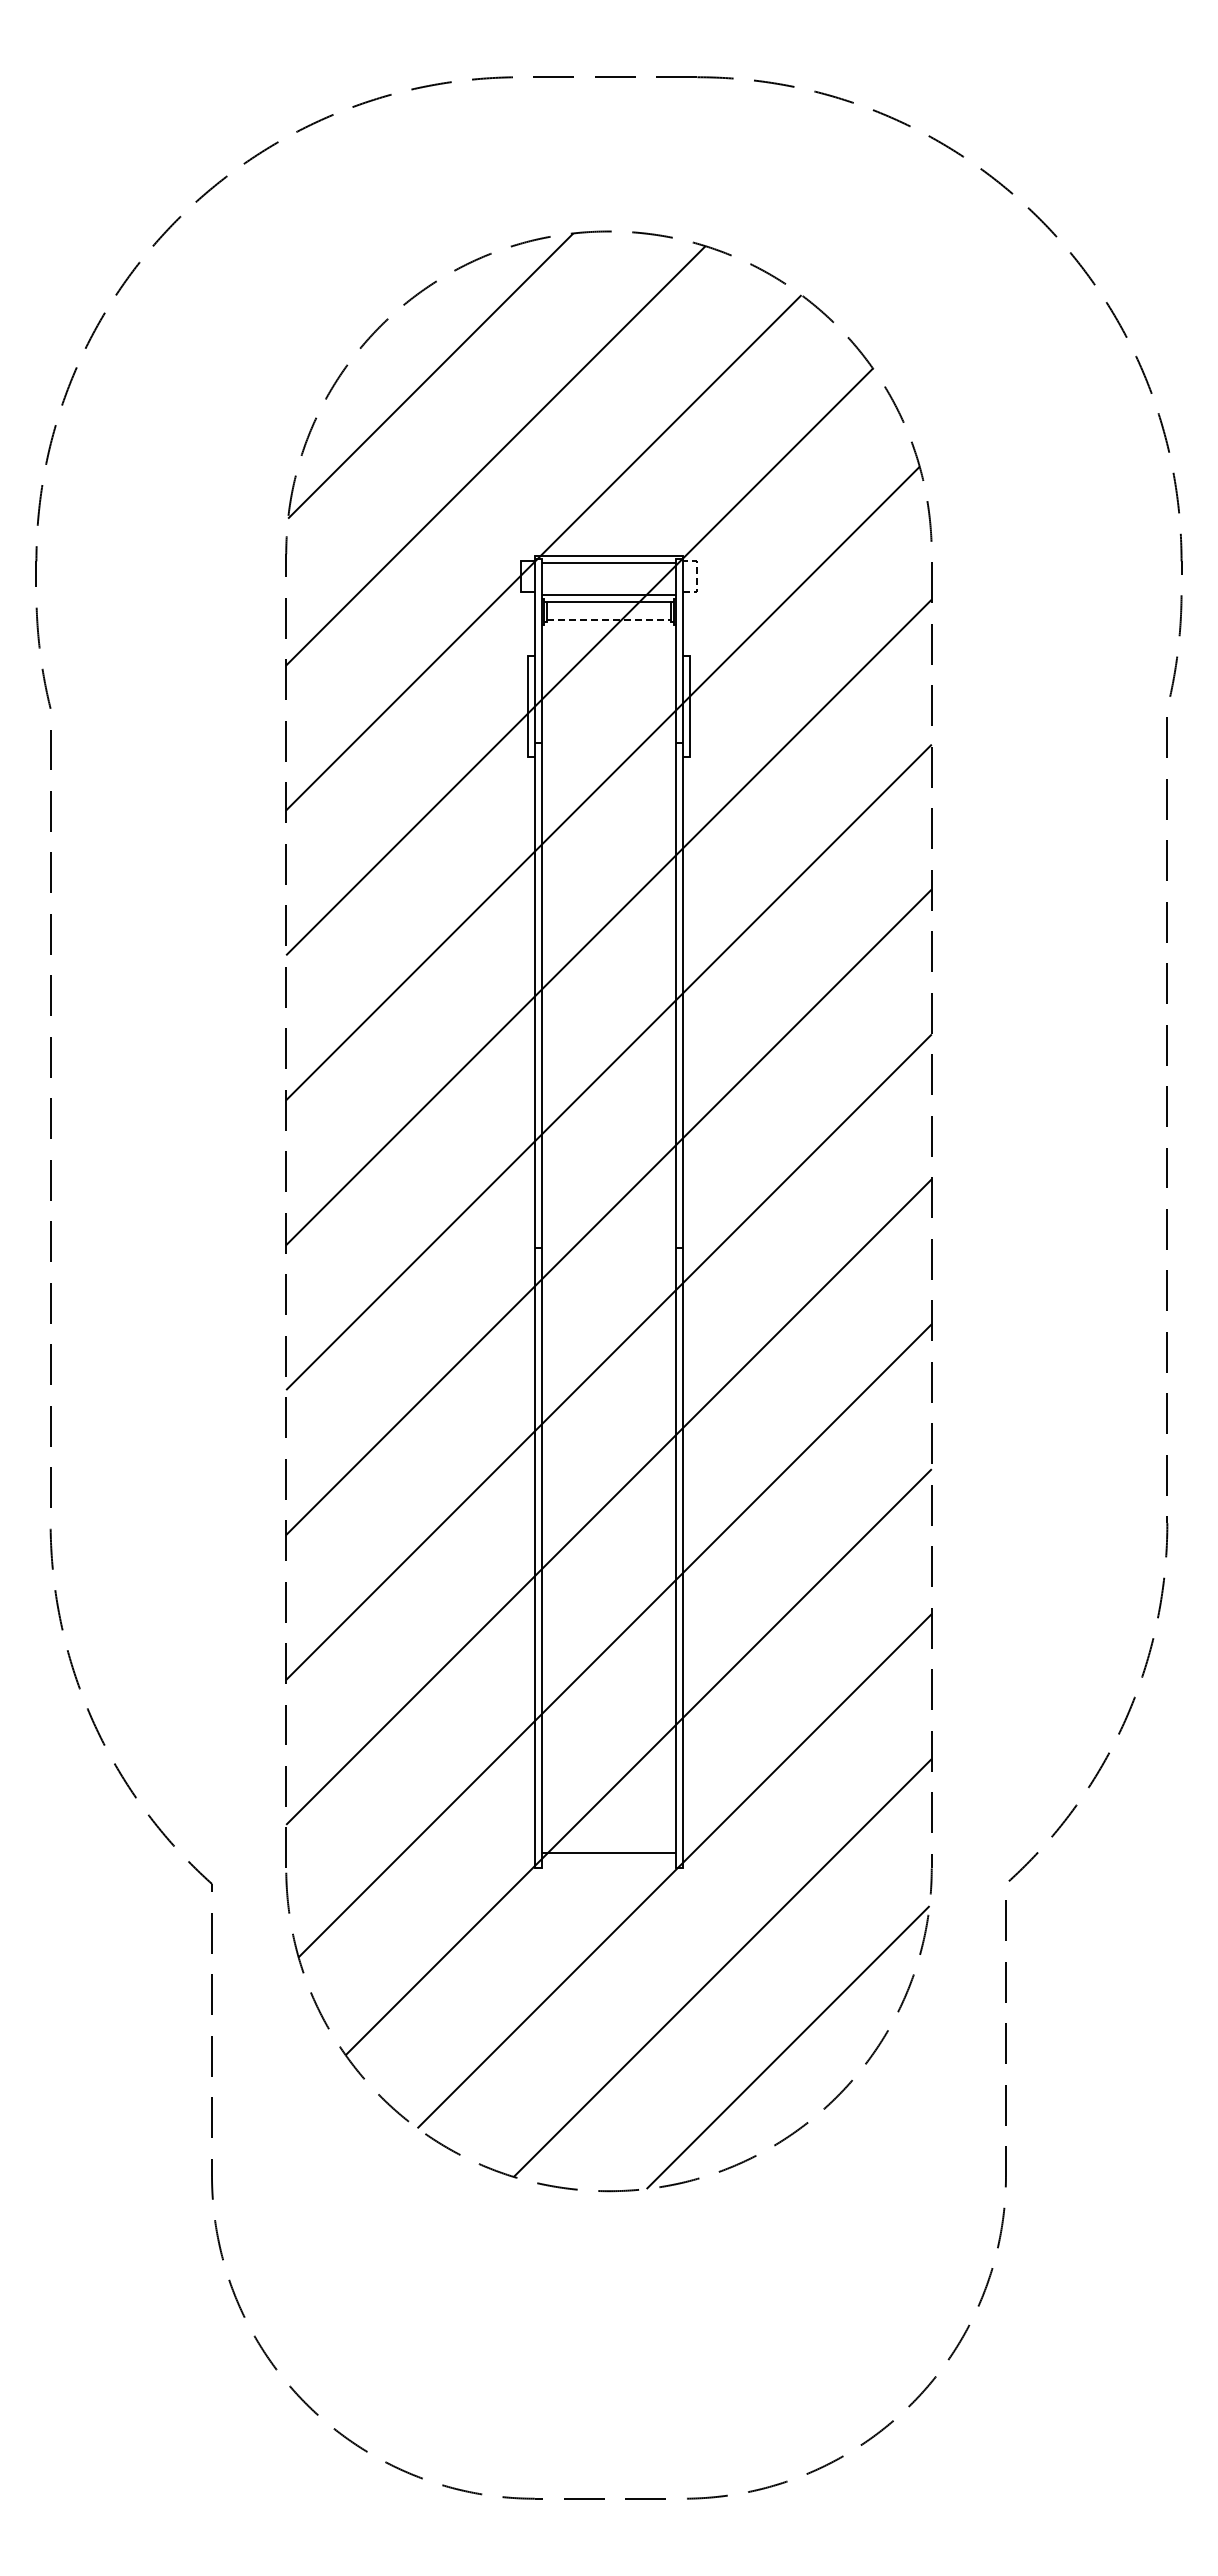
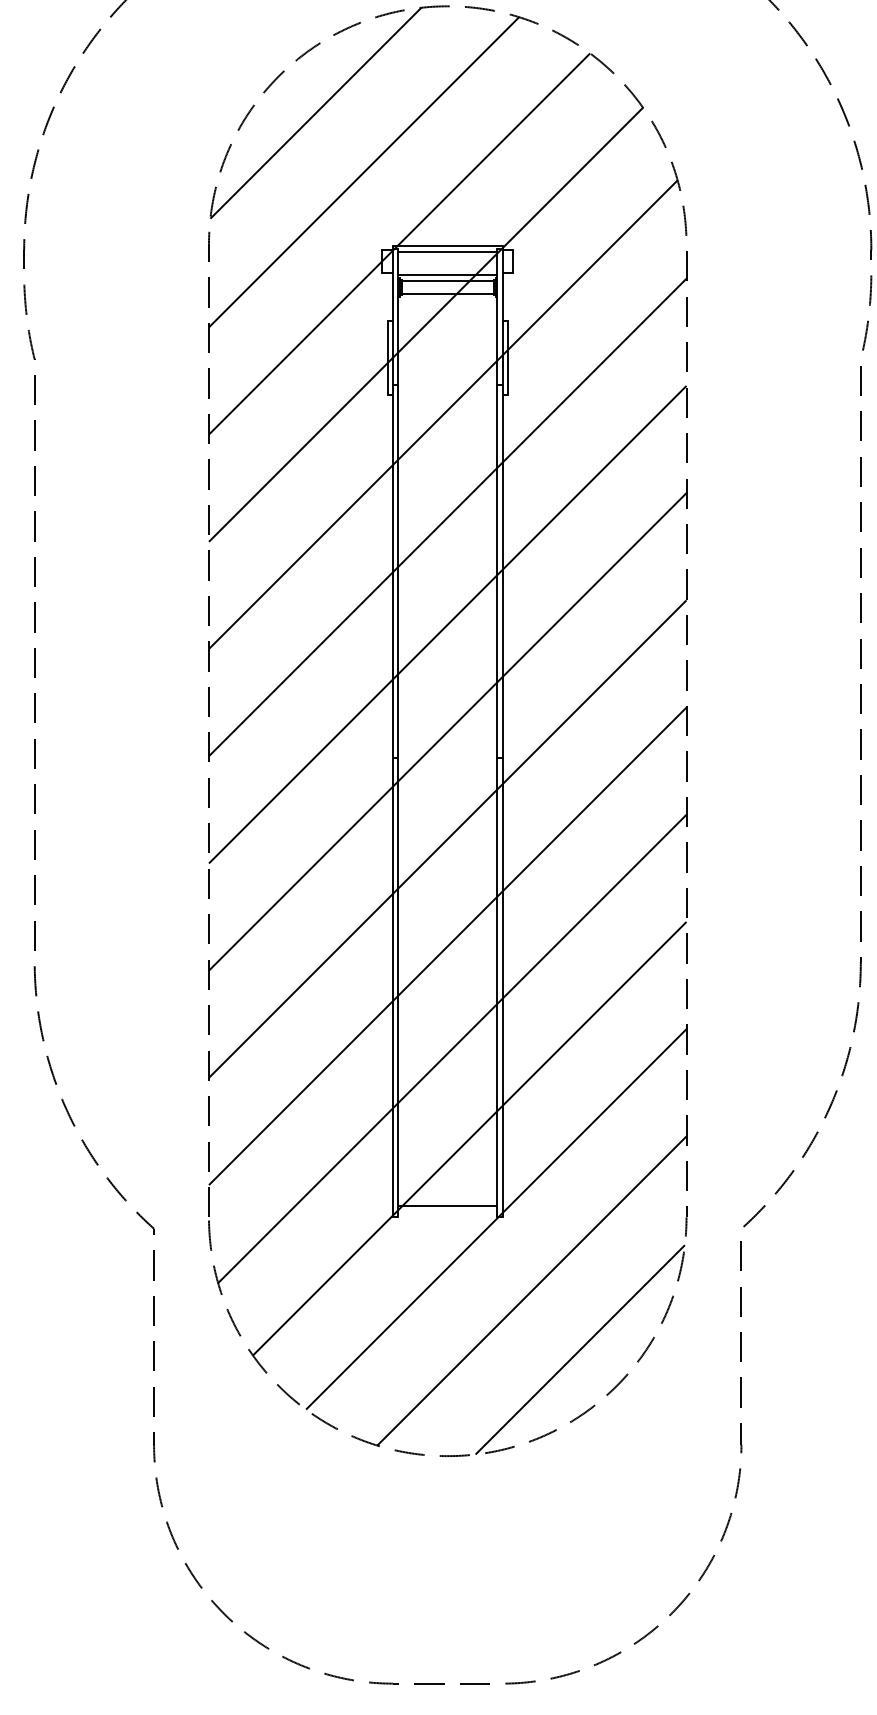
line: (697, 576) -> (513, 261), dashed -> solid
line: (609, 620) -> (448, 294), dashed -> solid

